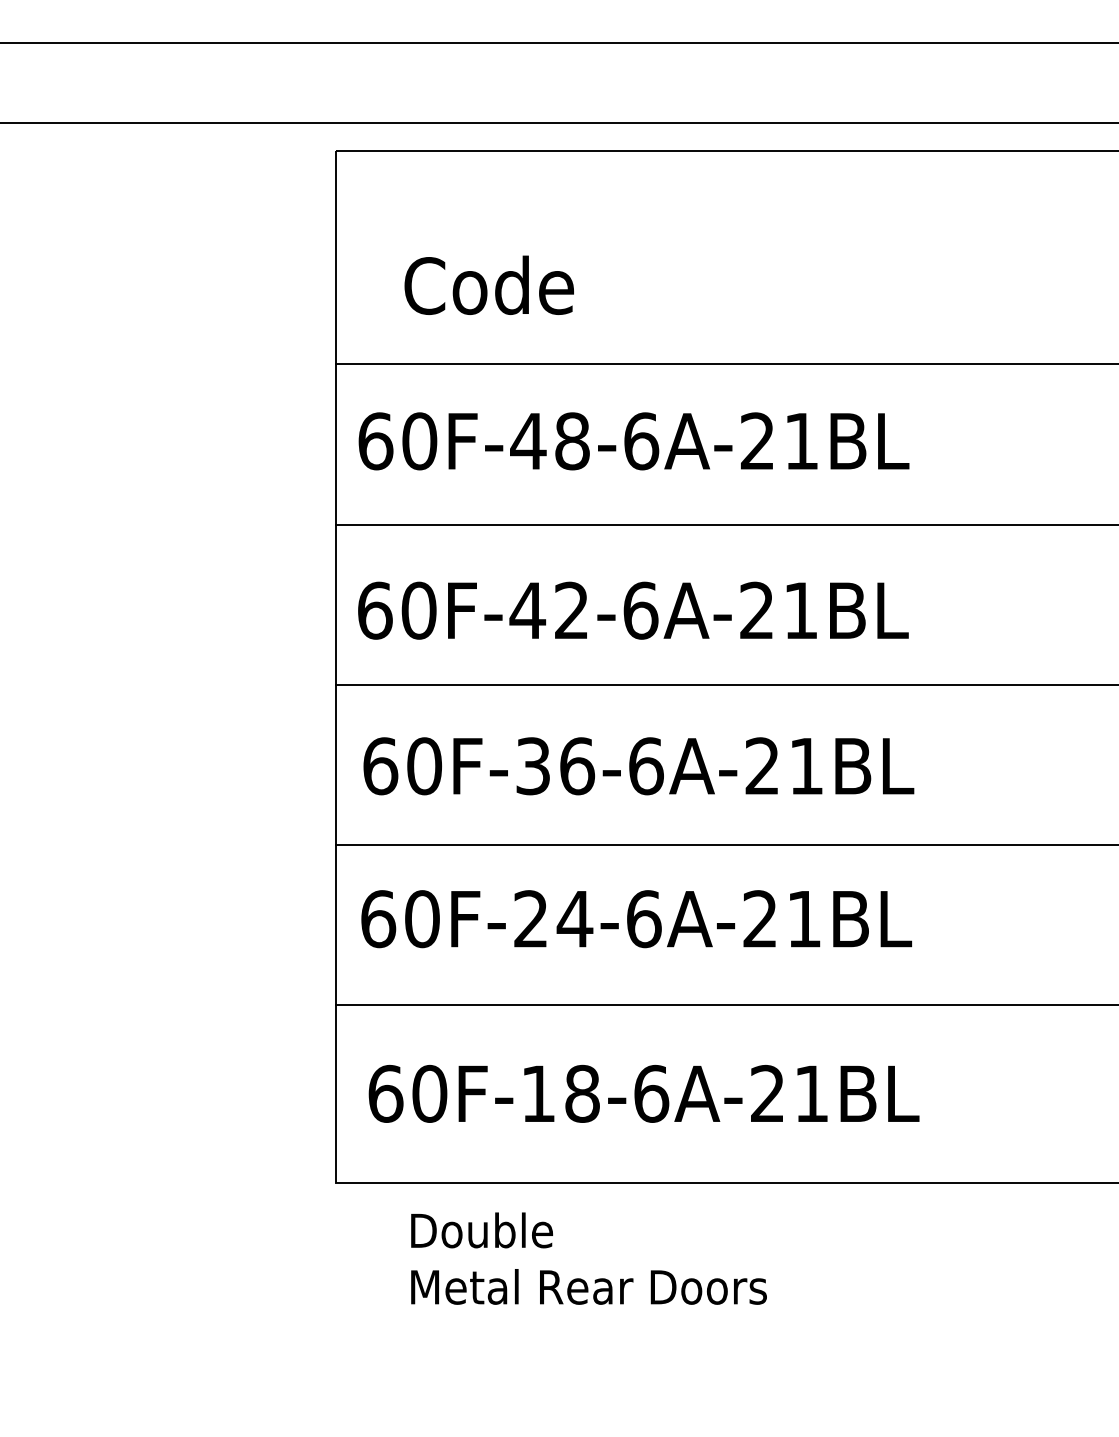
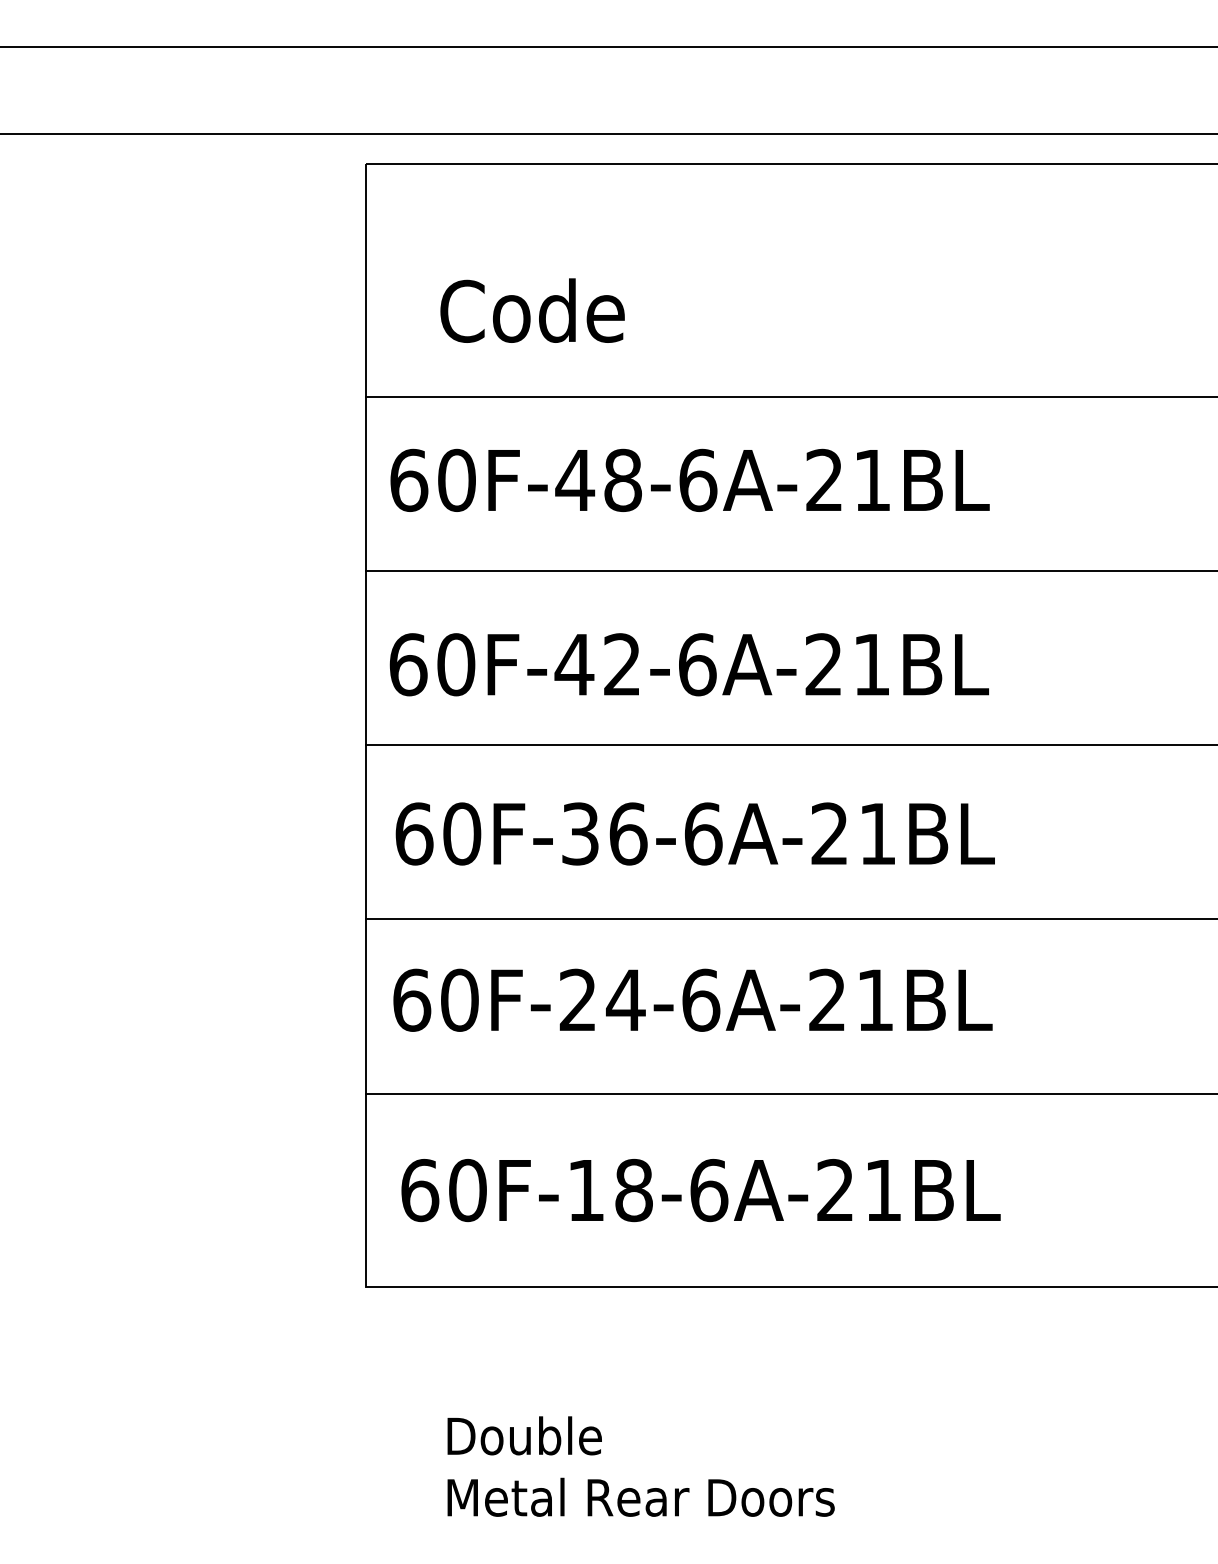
text: (588, 1258) -> (640, 1466), moved

